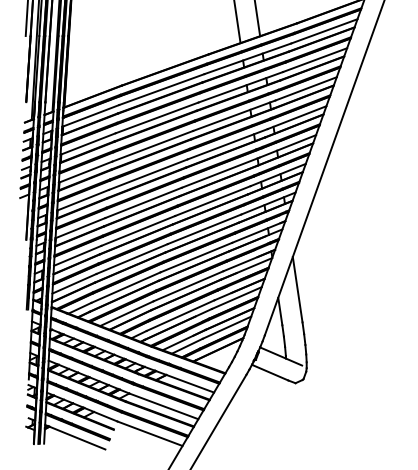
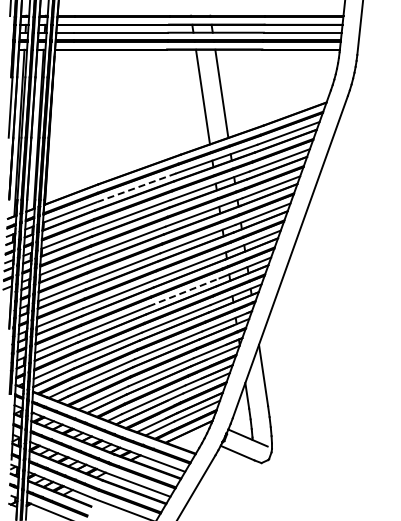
line: (161, 90) -> (135, 188), solid -> dashed
line: (213, 201) -> (184, 292), solid -> dashed

